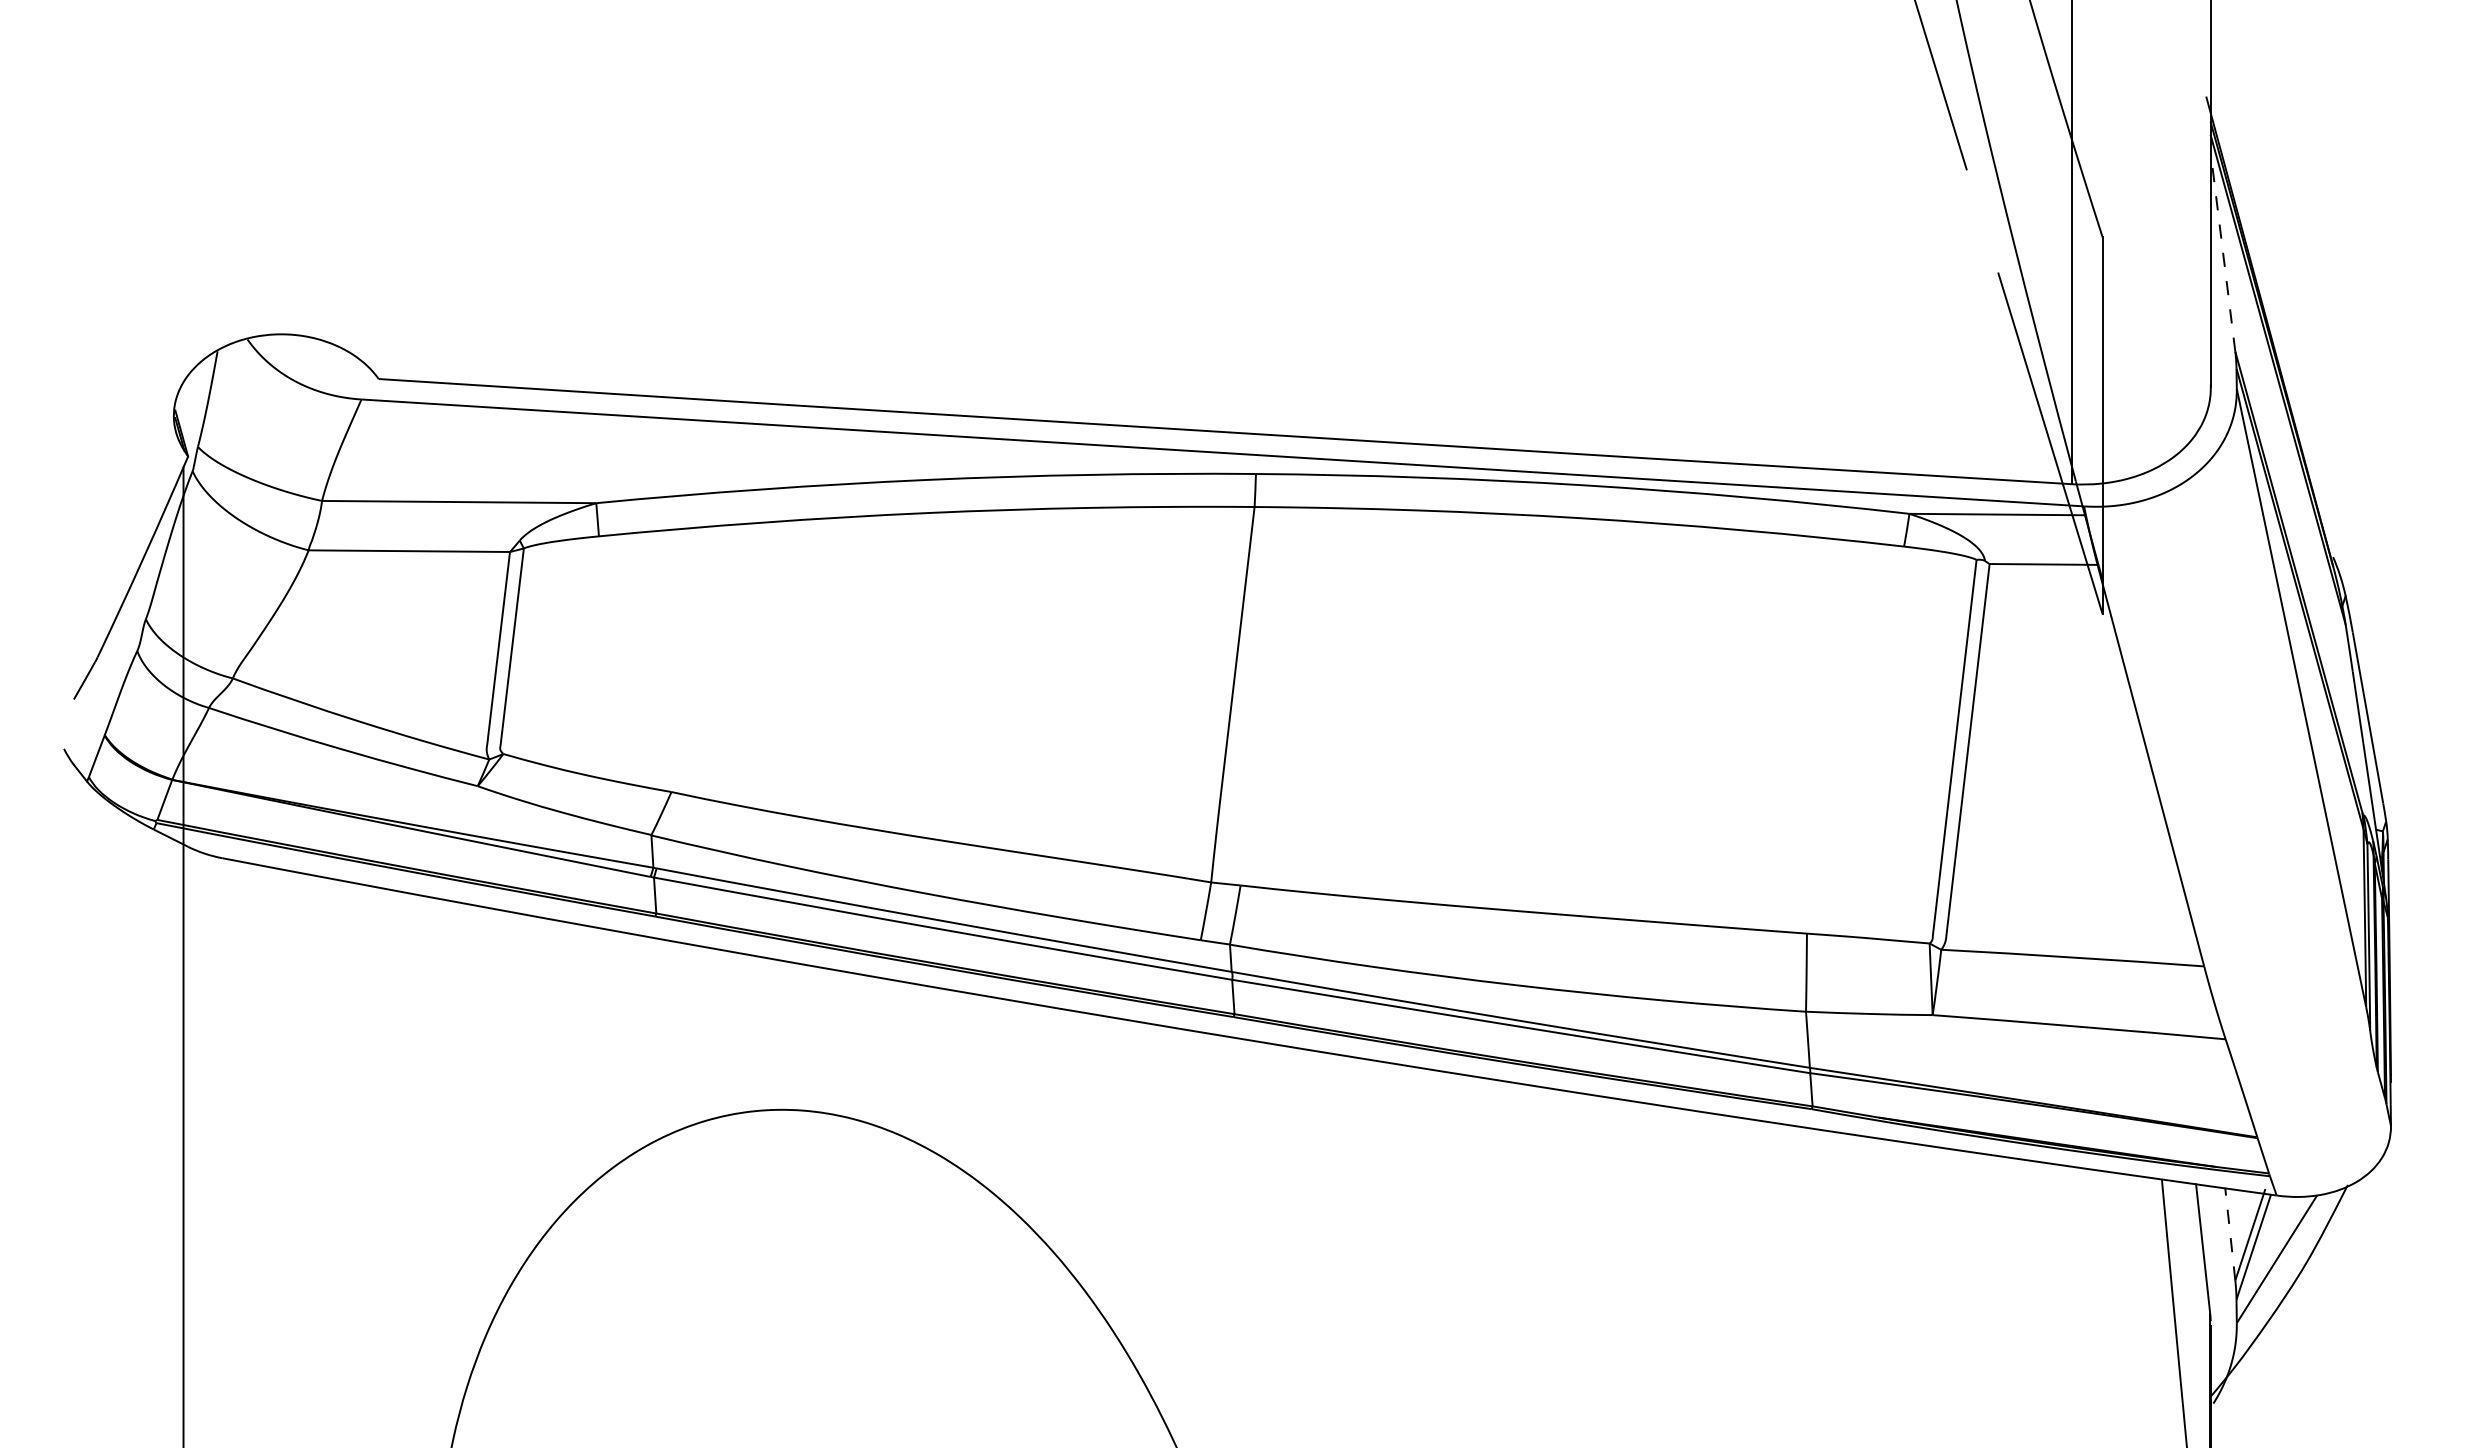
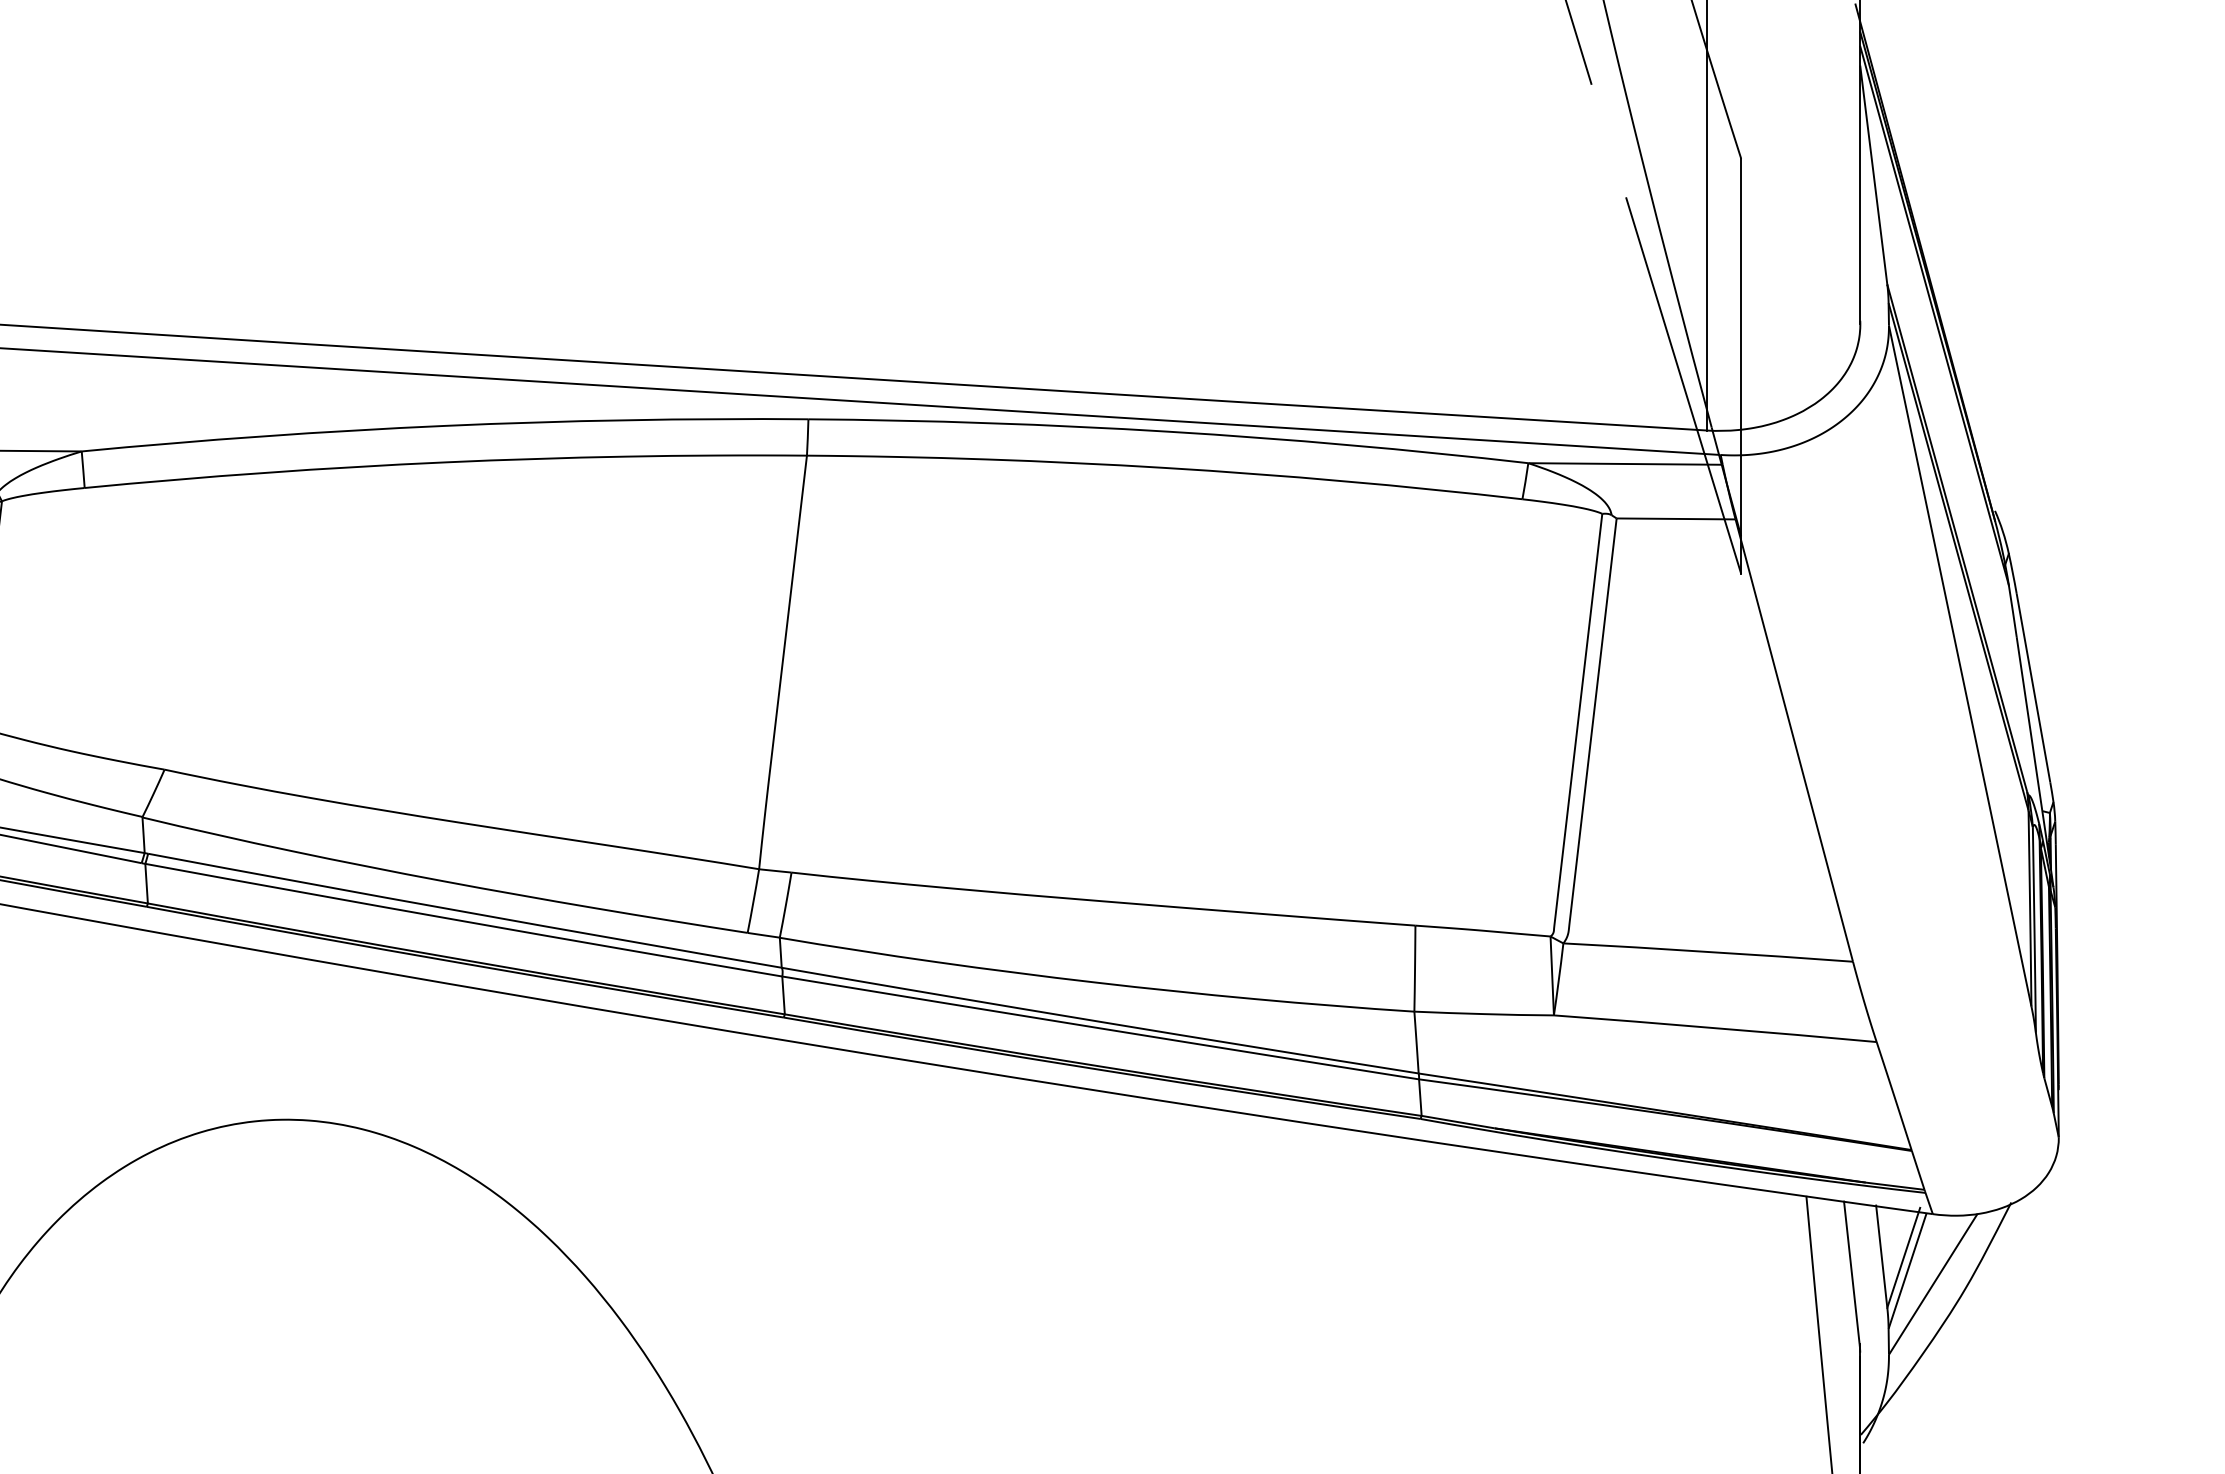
line: (2223, 252) -> (1874, 175), dashed -> solid
line: (2230, 1234) -> (1882, 1257), dashed -> solid

